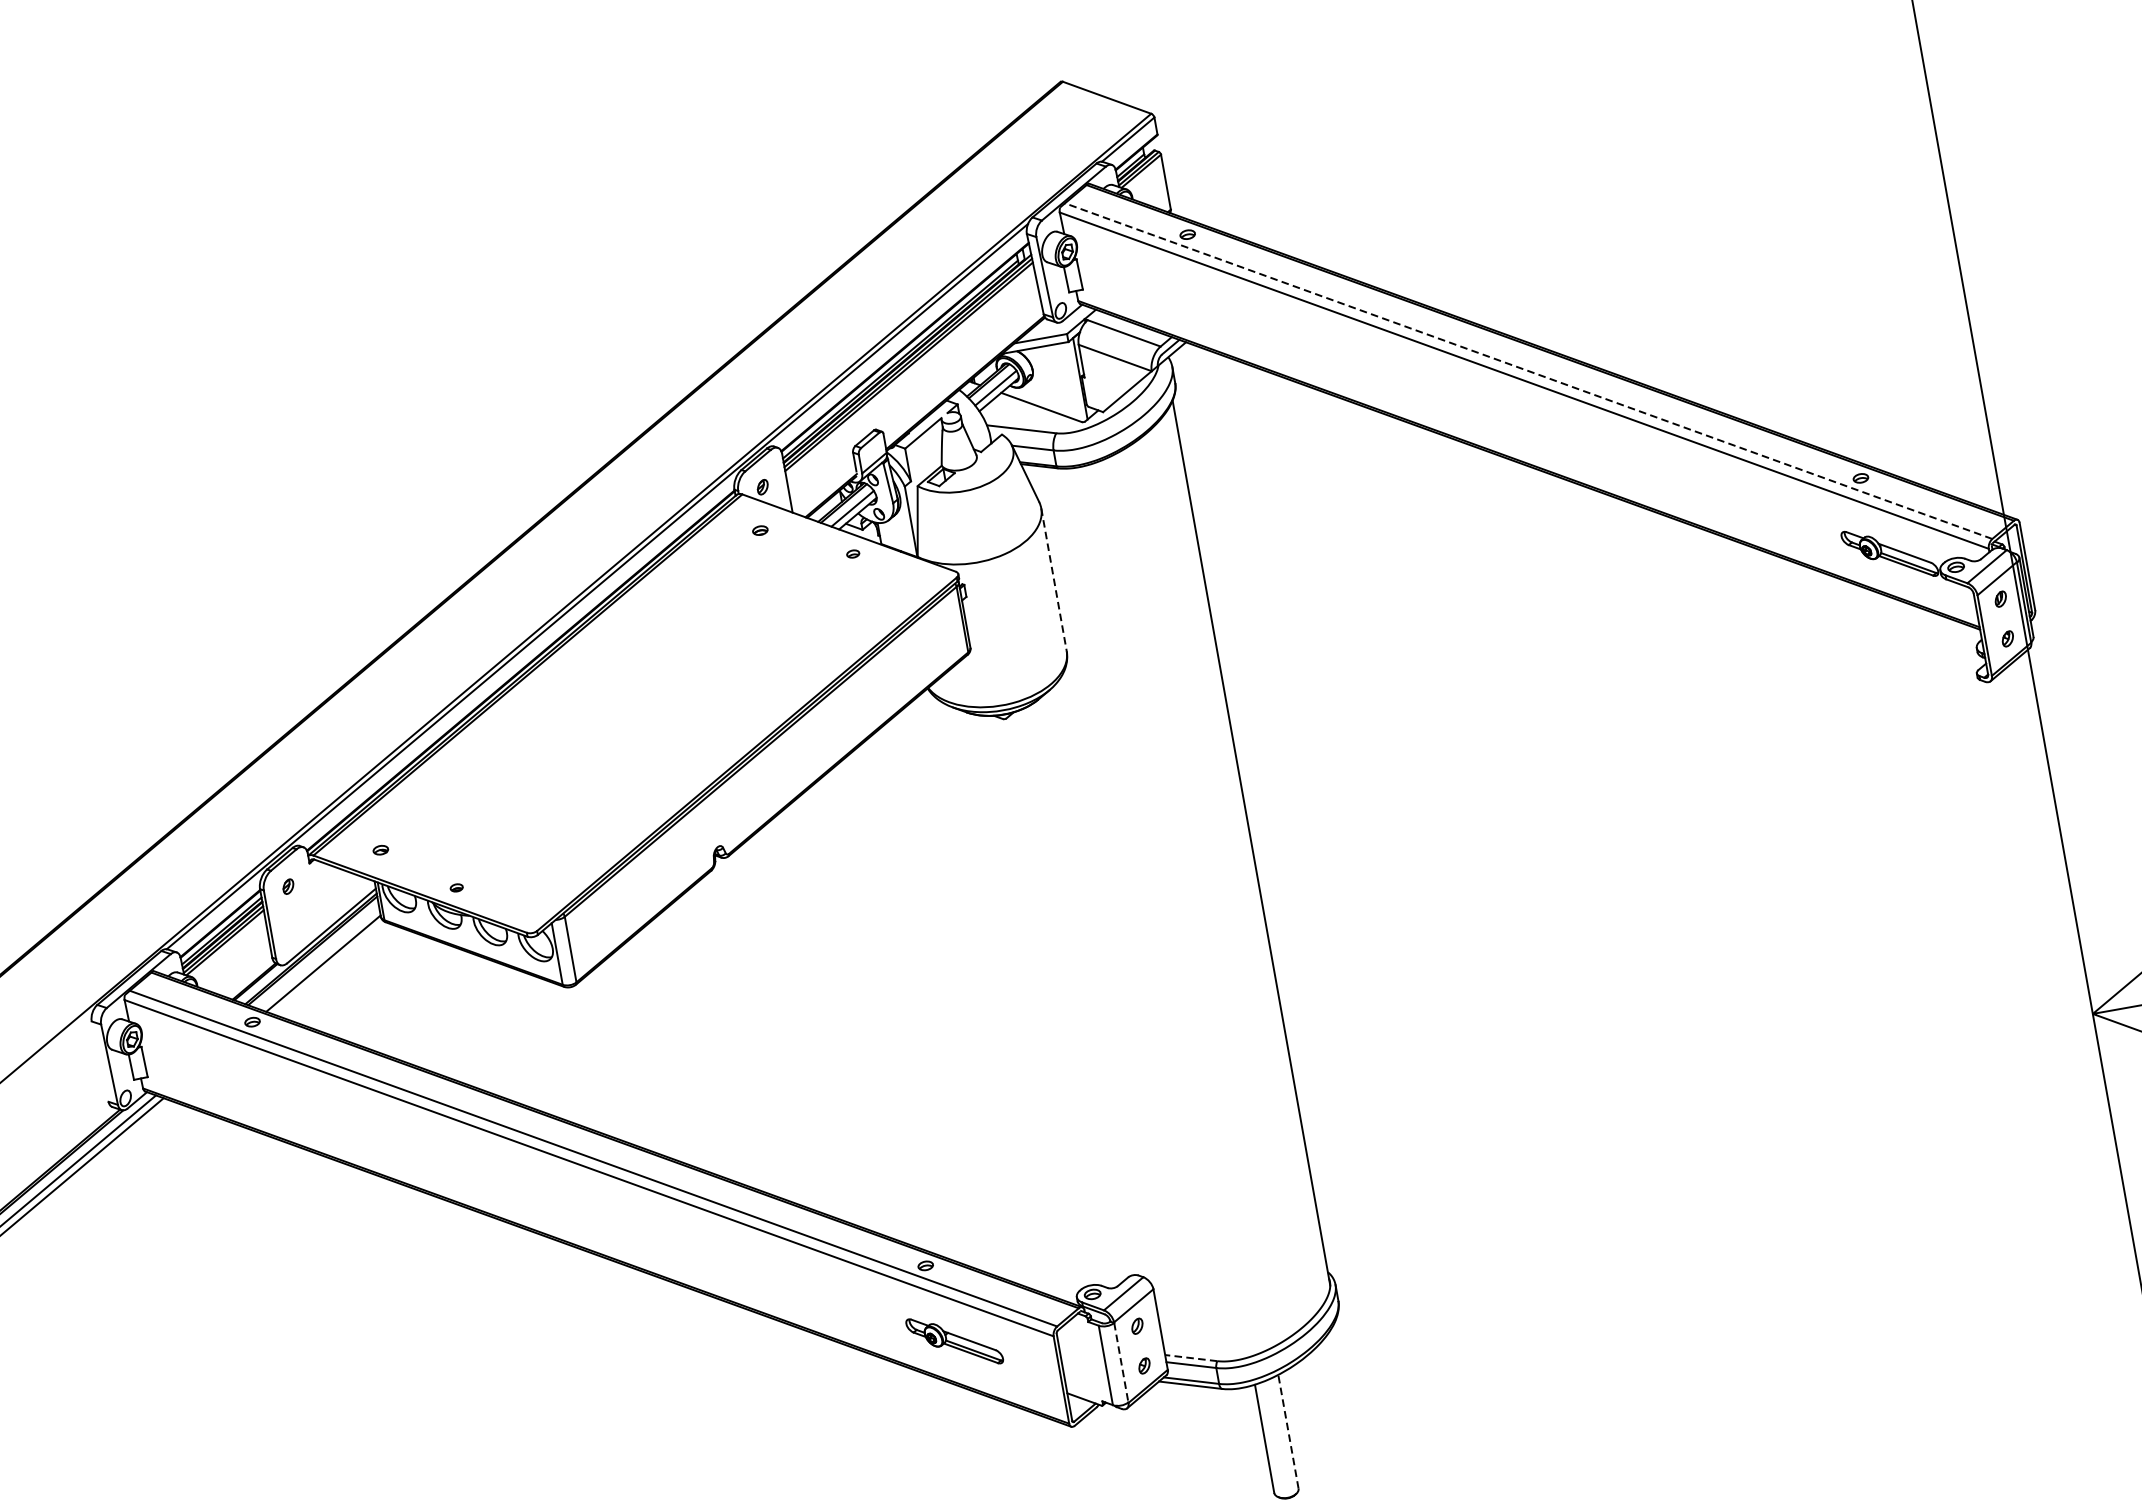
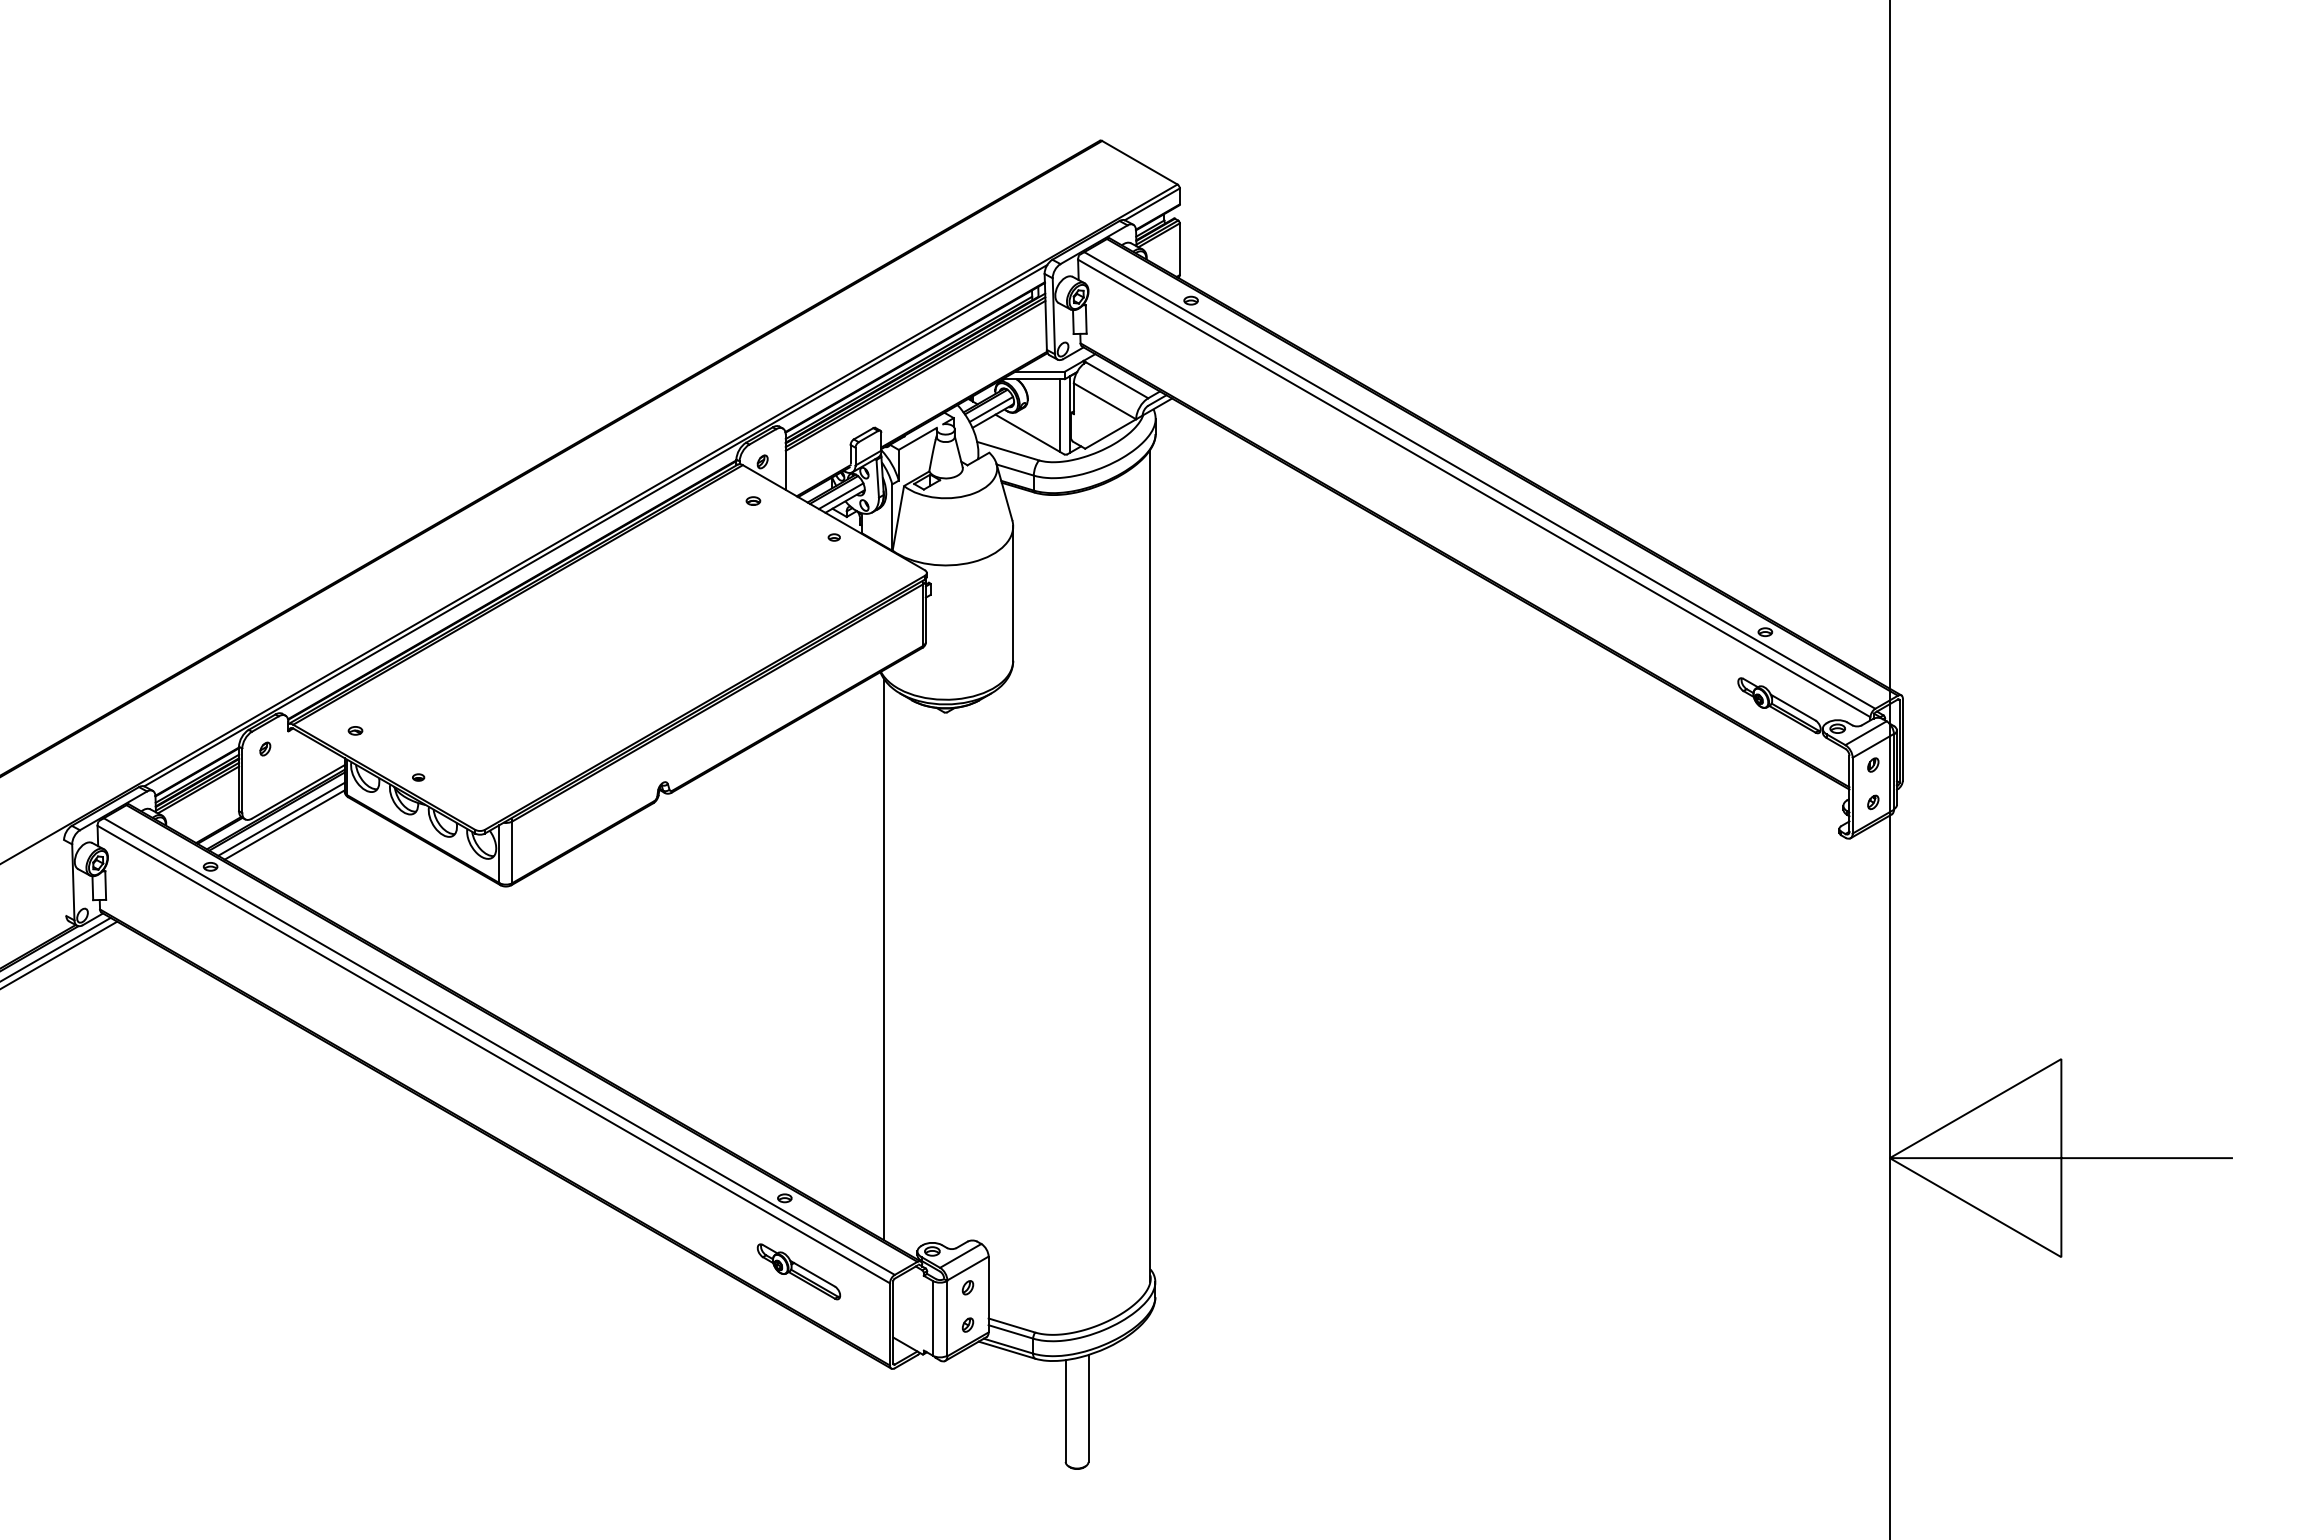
line: (1528, 371) -> (1479, 480), dashed -> solid
line: (1070, 381) -> (1060, 415), added
line: (1054, 580) -> (1013, 594), dashed -> solid
line: (318, 957) -> (281, 818), added
line: (986, 993) -> (884, 959), added
line: (1190, 1358) -> (1011, 1325), dashed -> solid
line: (1121, 1362) -> (947, 1318), dashed -> solid
line: (1288, 1430) -> (1088, 1407), dashed -> solid

